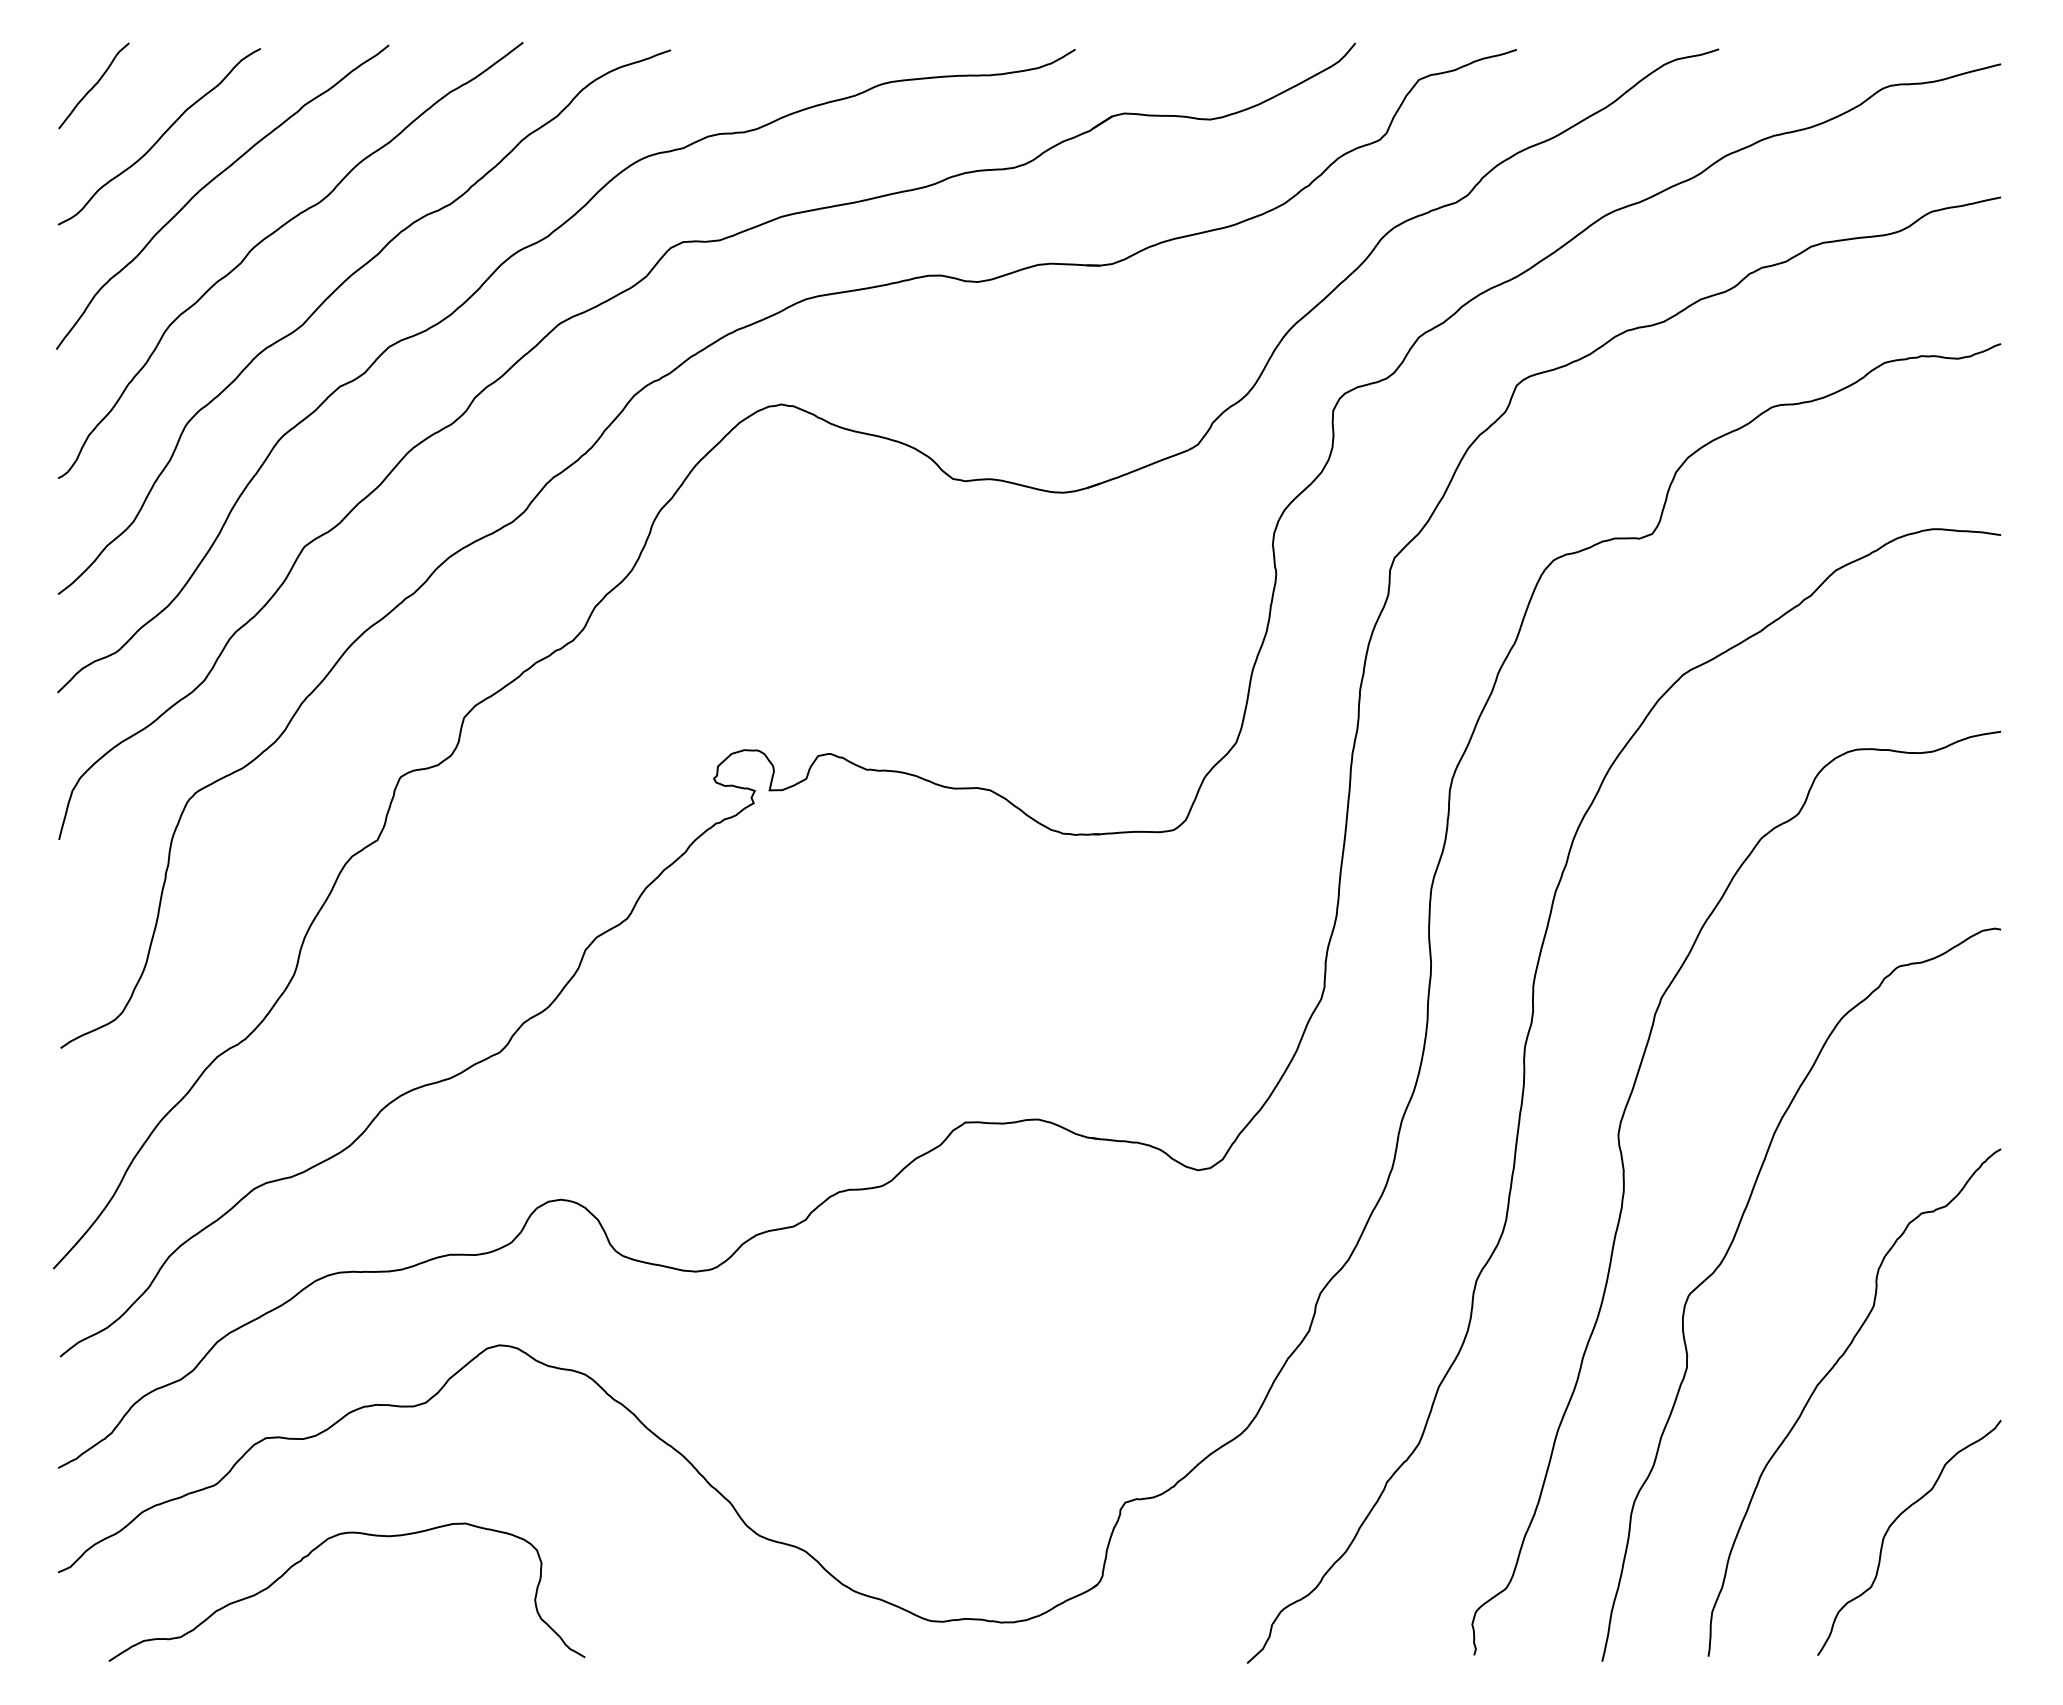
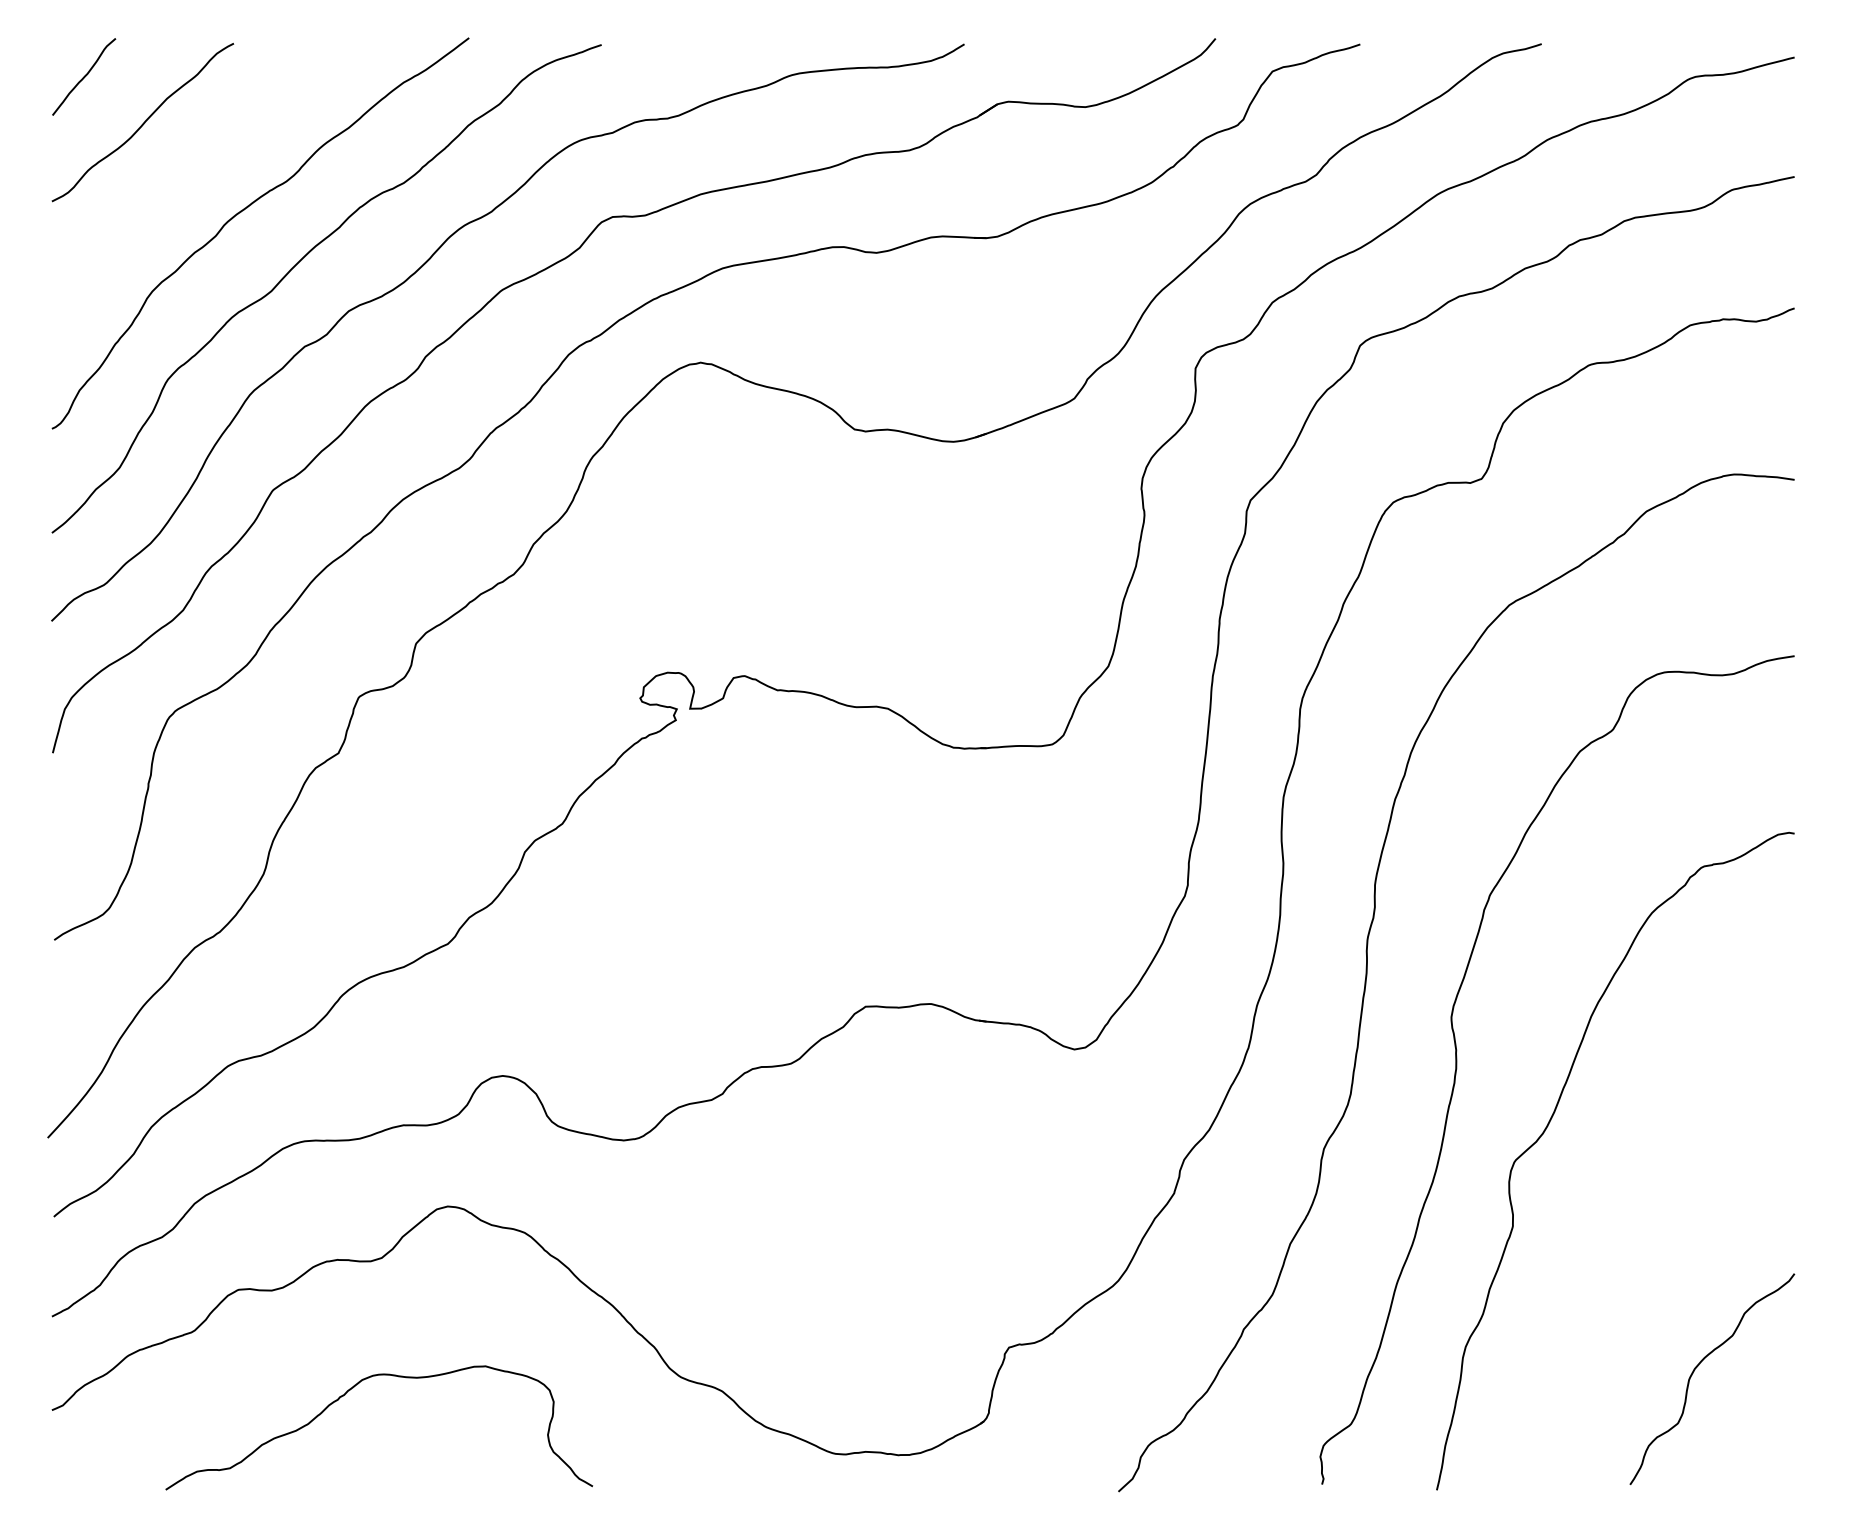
curve: (211, 182) -> (189, 163), removed
curve: (1827, 1375) -> (1638, 1233), removed
curve: (316, 1549) -> (351, 1389), moved

